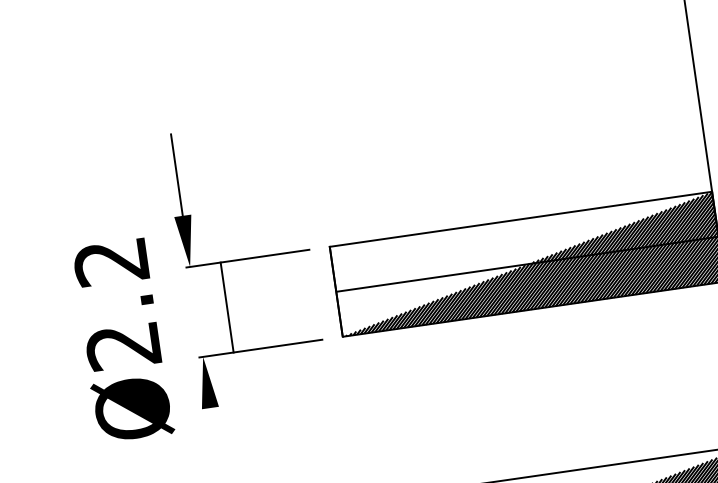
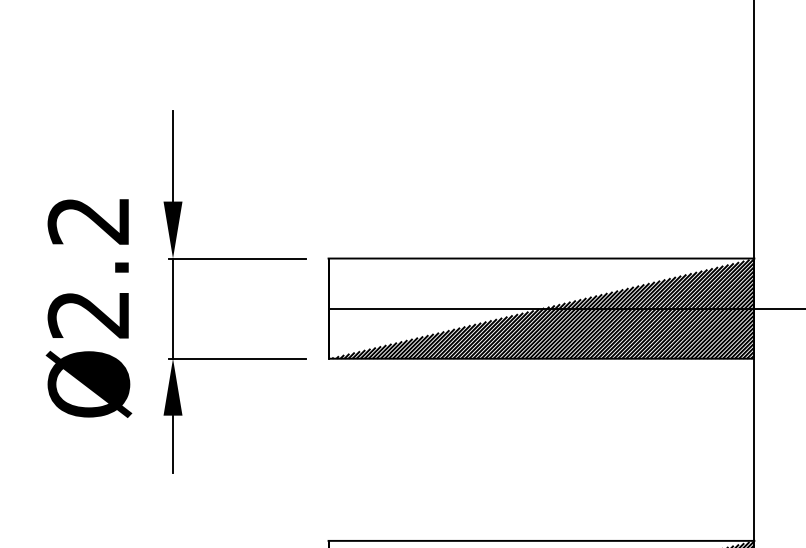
line: (227, 307) -> (173, 308), moved
text: (122, 340) -> (88, 308), moved
line: (214, 432) -> (173, 443), added

